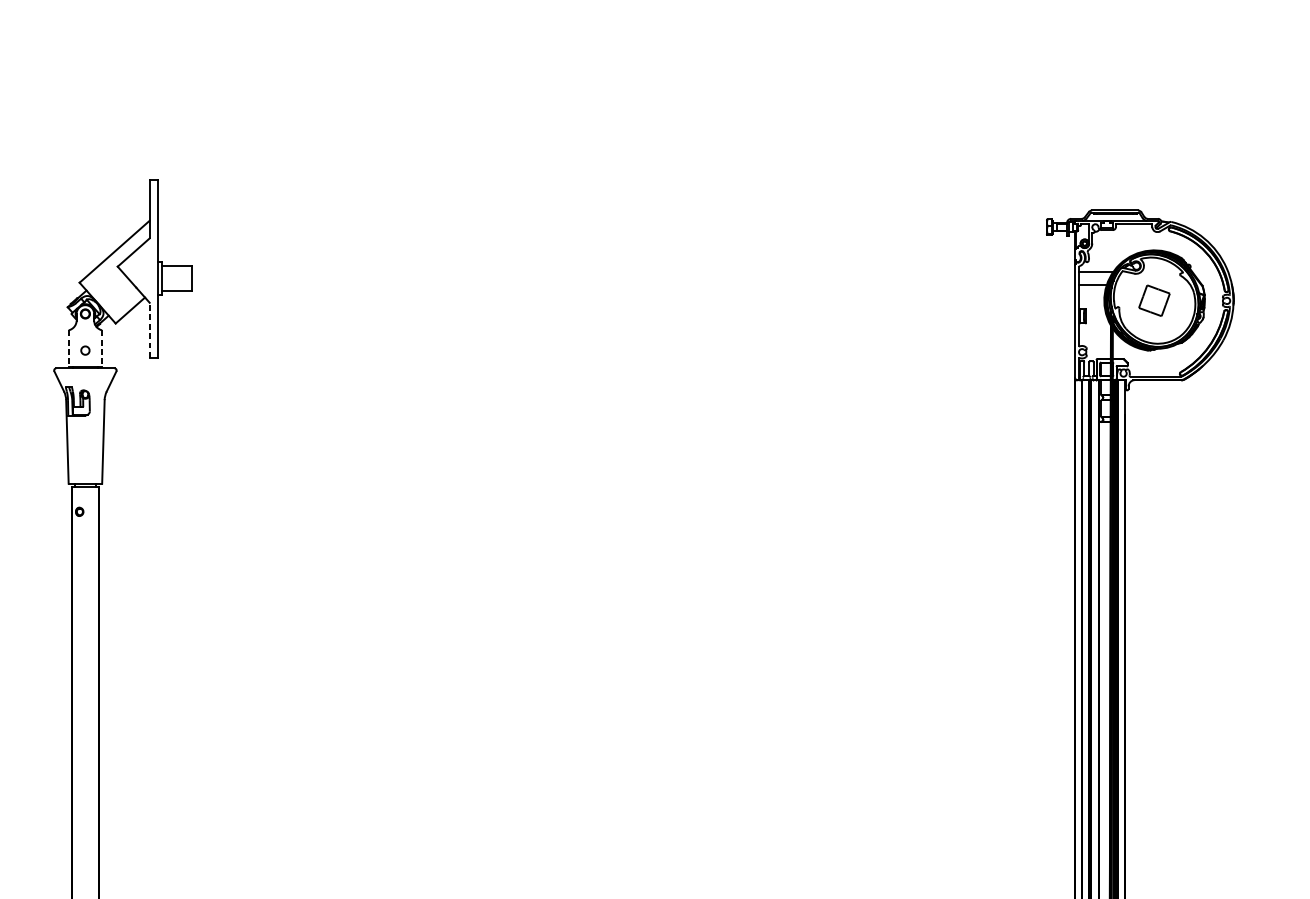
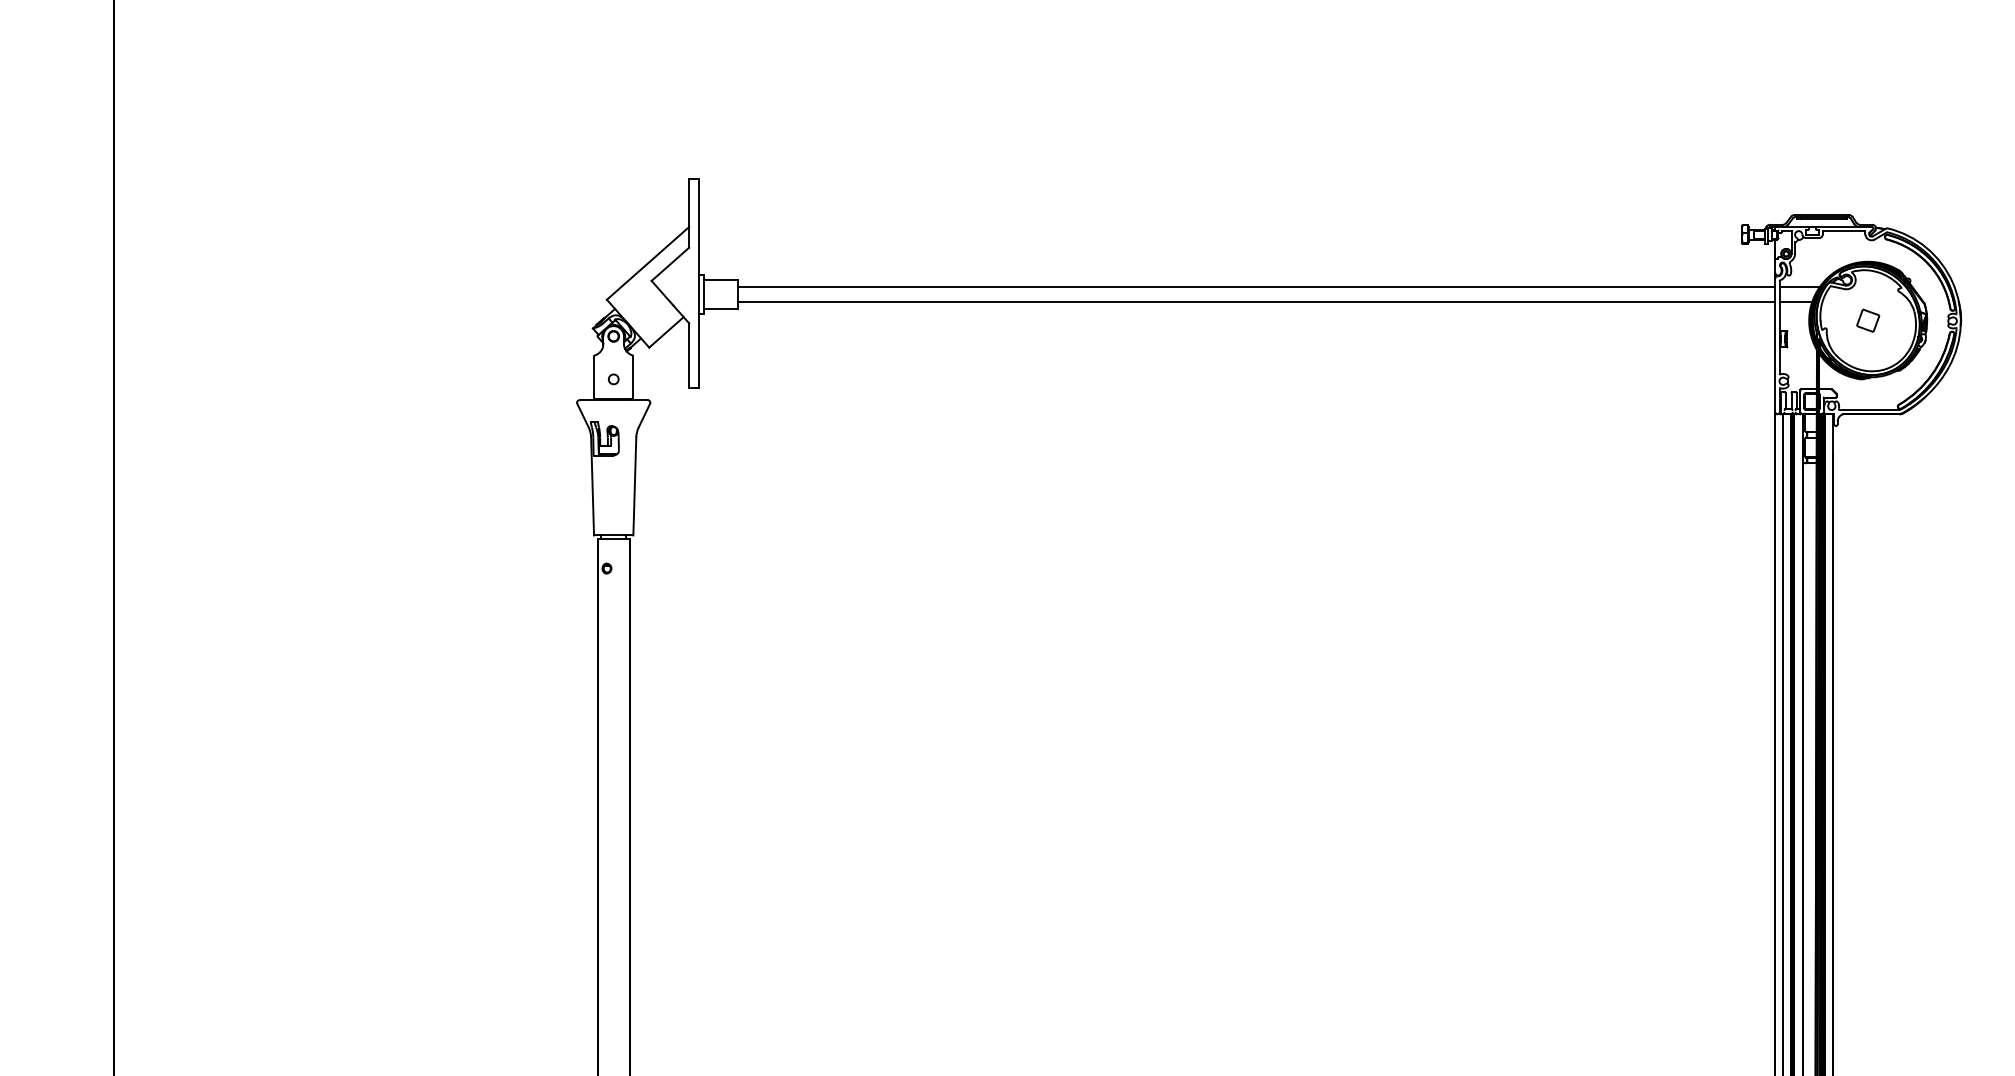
line: (633, 272) -> (1256, 287), added
line: (633, 285) -> (1256, 302), added
part: (1154, 300) -> (1868, 320), size x0.62
line: (150, 330) -> (689, 355), dashed -> solid
line: (69, 349) -> (594, 377), dashed -> solid
line: (102, 349) -> (633, 377), dashed -> solid

